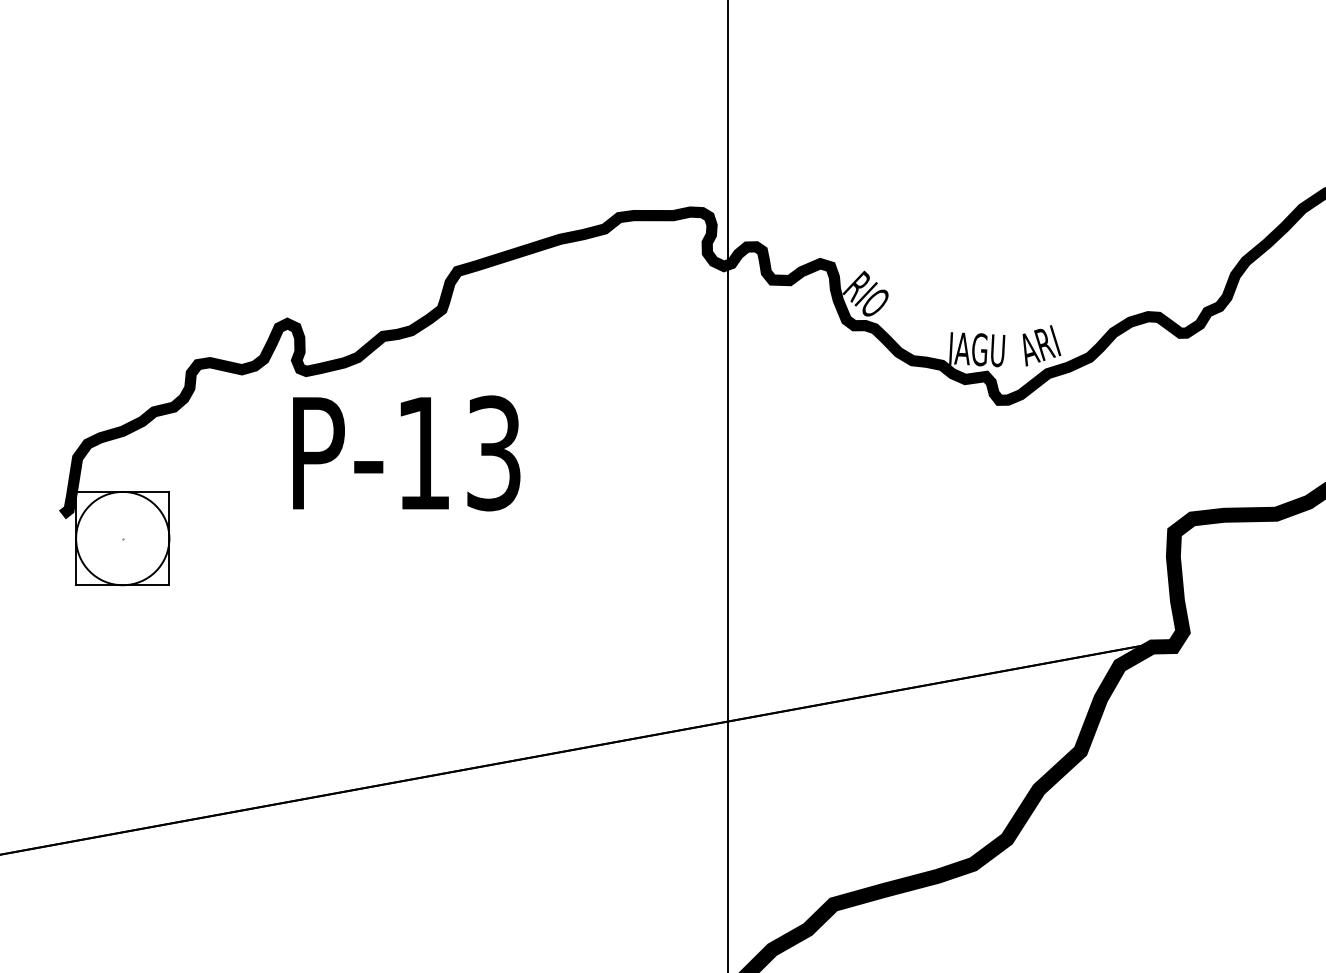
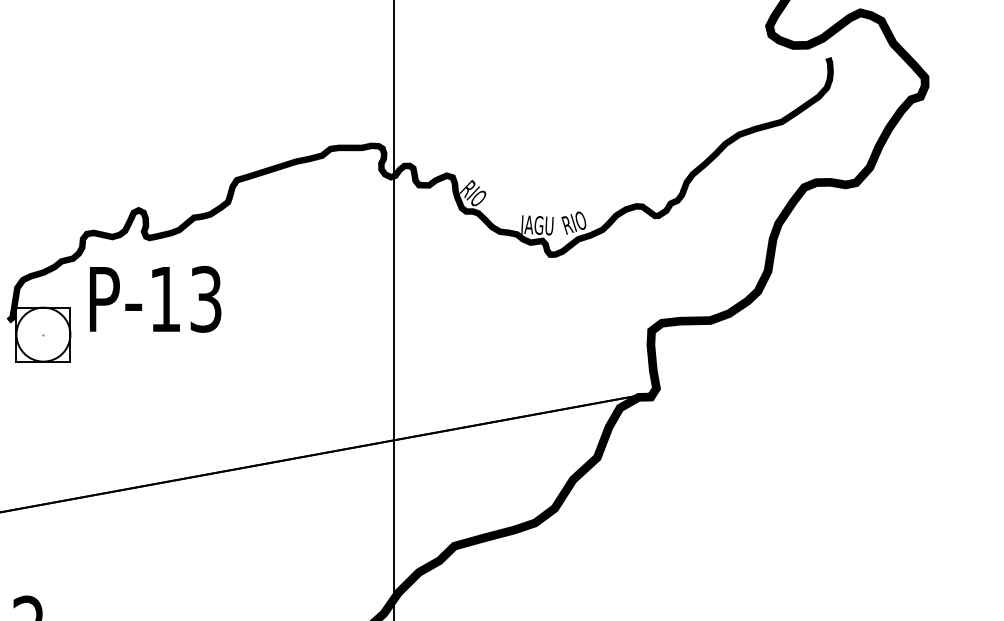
text: (1039, 344) -> (573, 222), ARI -> RIO
text: (406, 451) -> (155, 298), moved

